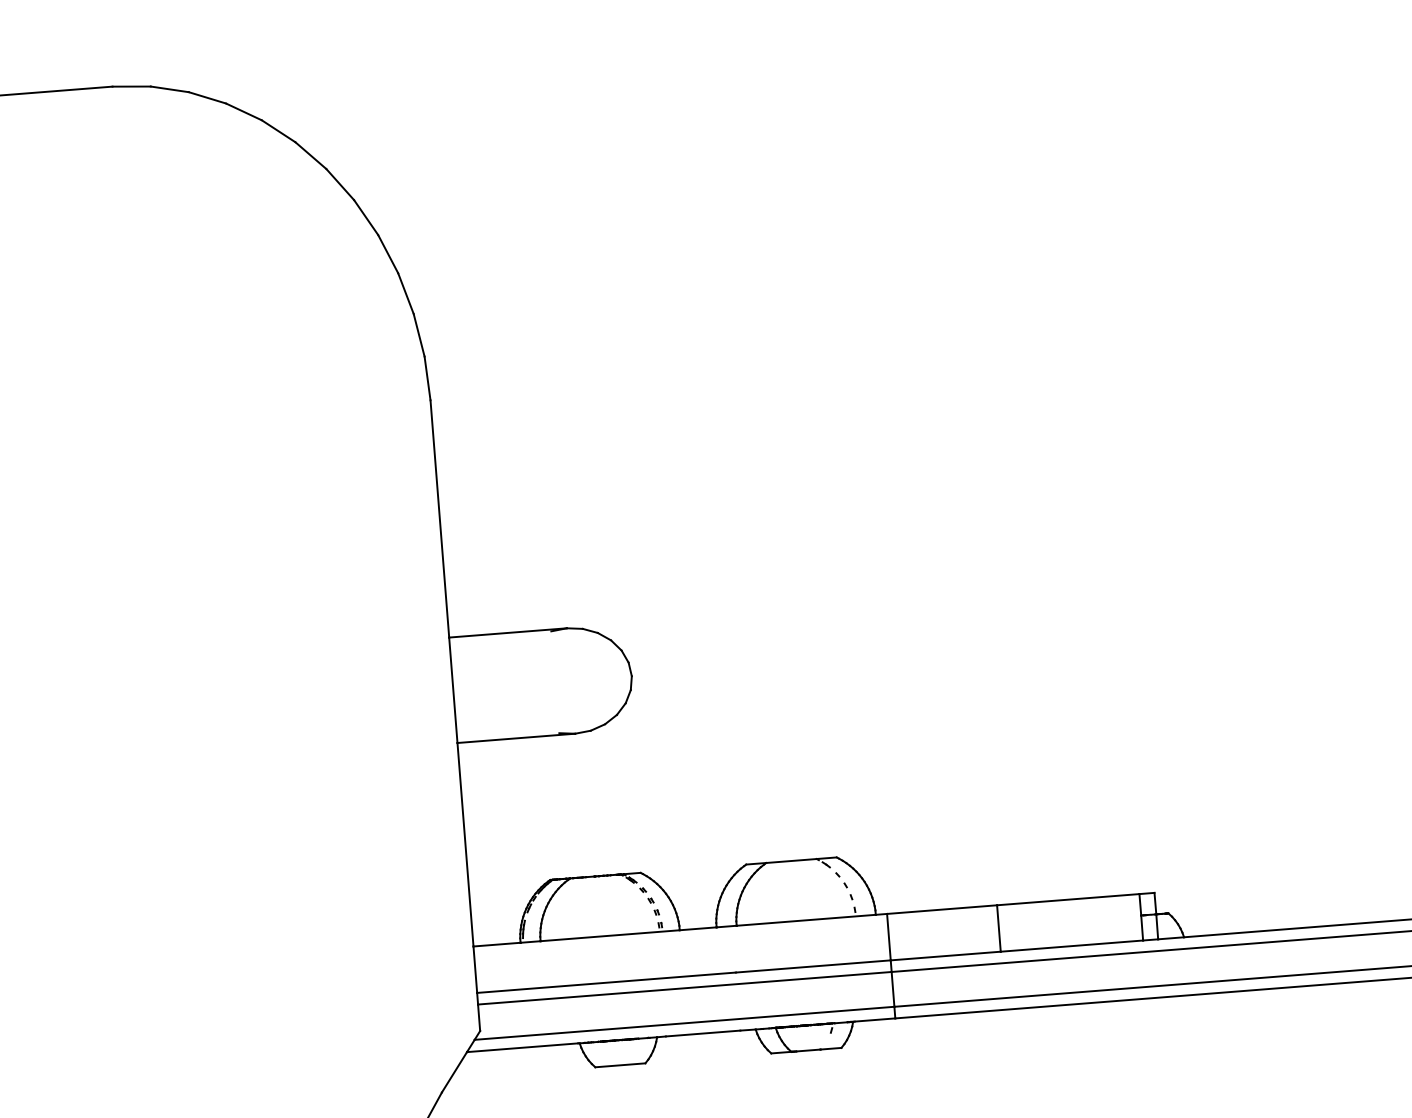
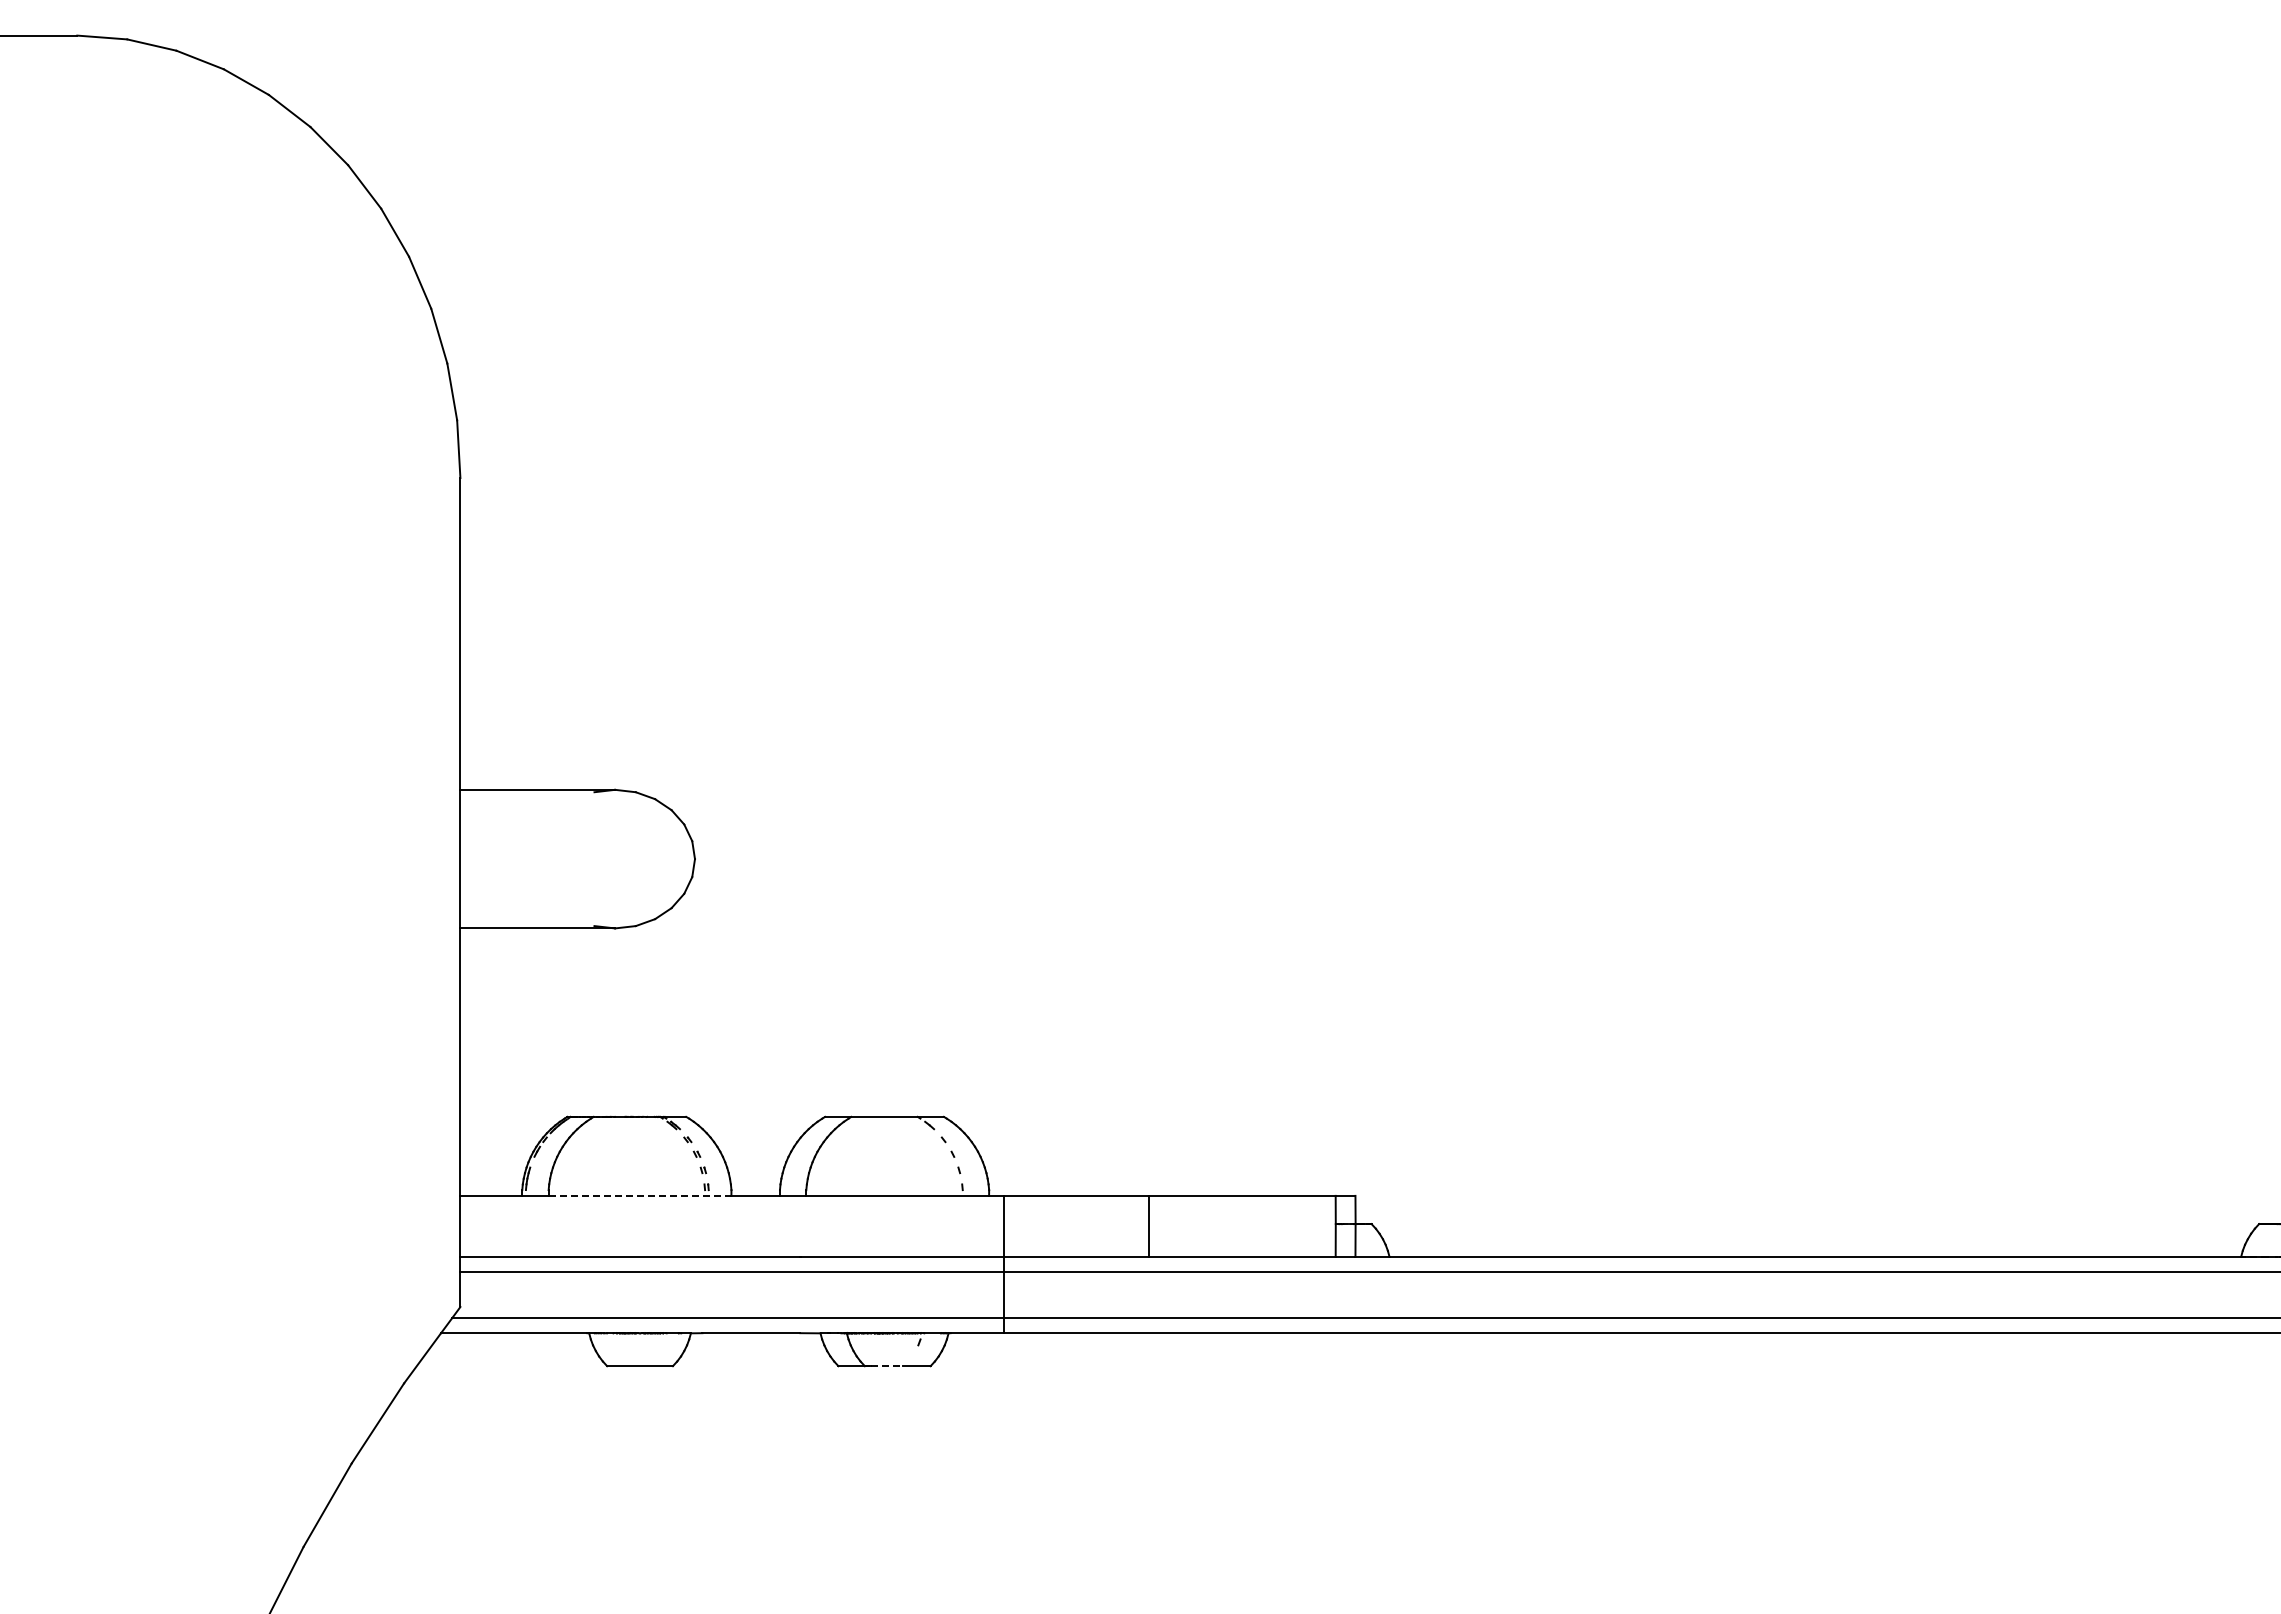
line: (610, 935) -> (640, 1195), solid -> dashed
line: (808, 1050) -> (887, 1366), solid -> dashed

